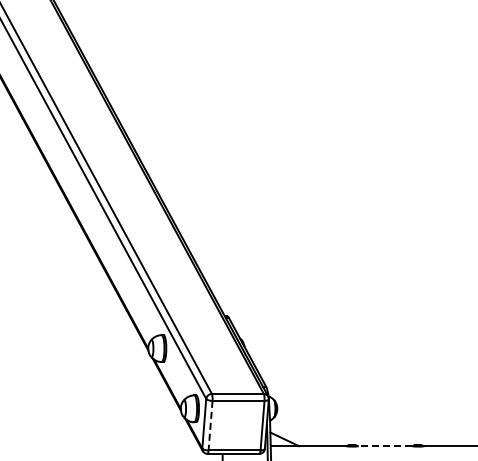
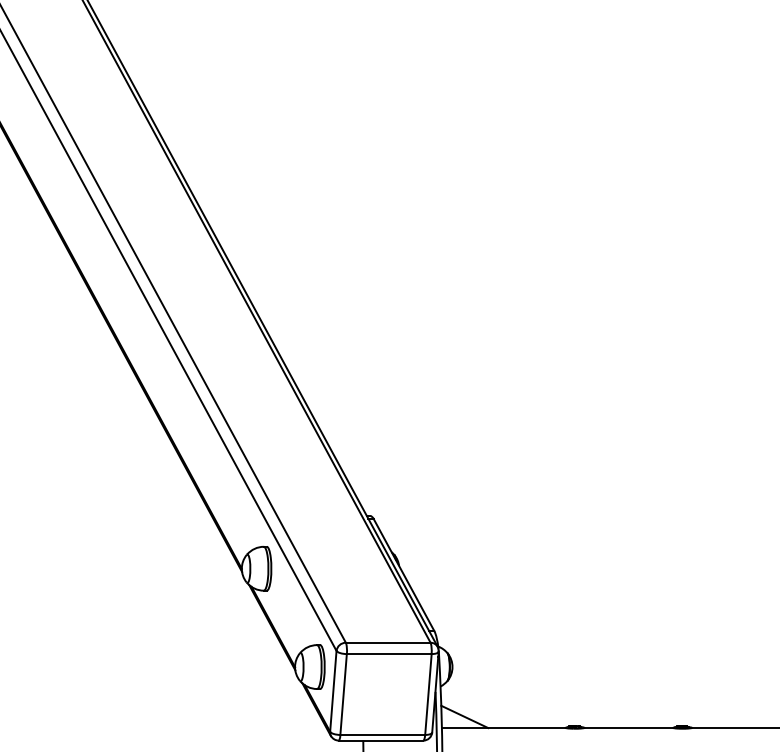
line: (210, 425) -> (343, 694), dashed -> solid
line: (385, 446) -> (629, 728), dashed -> solid

